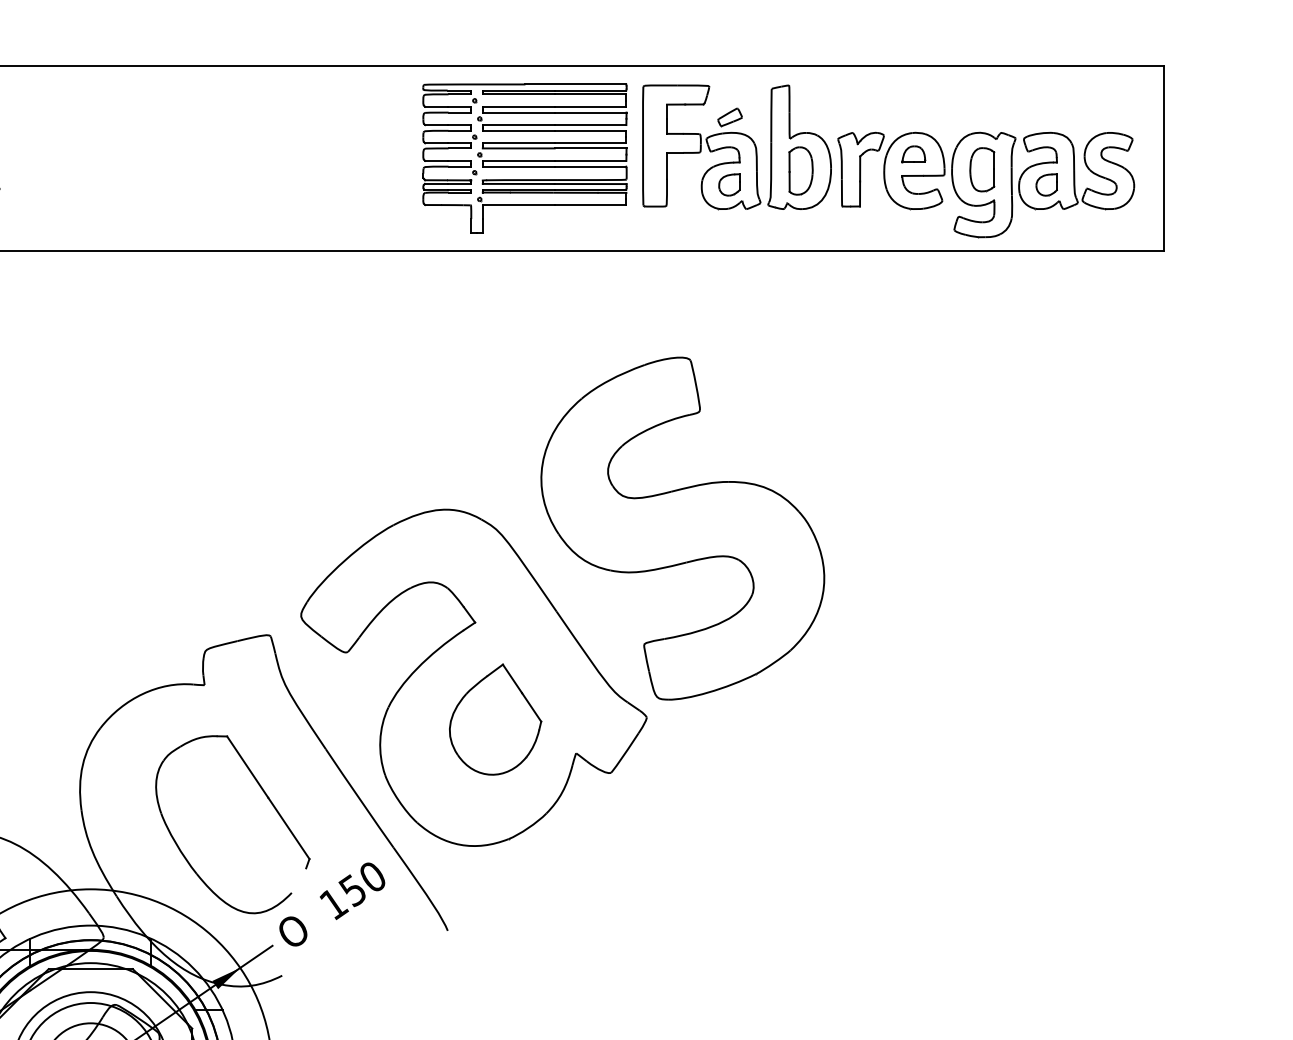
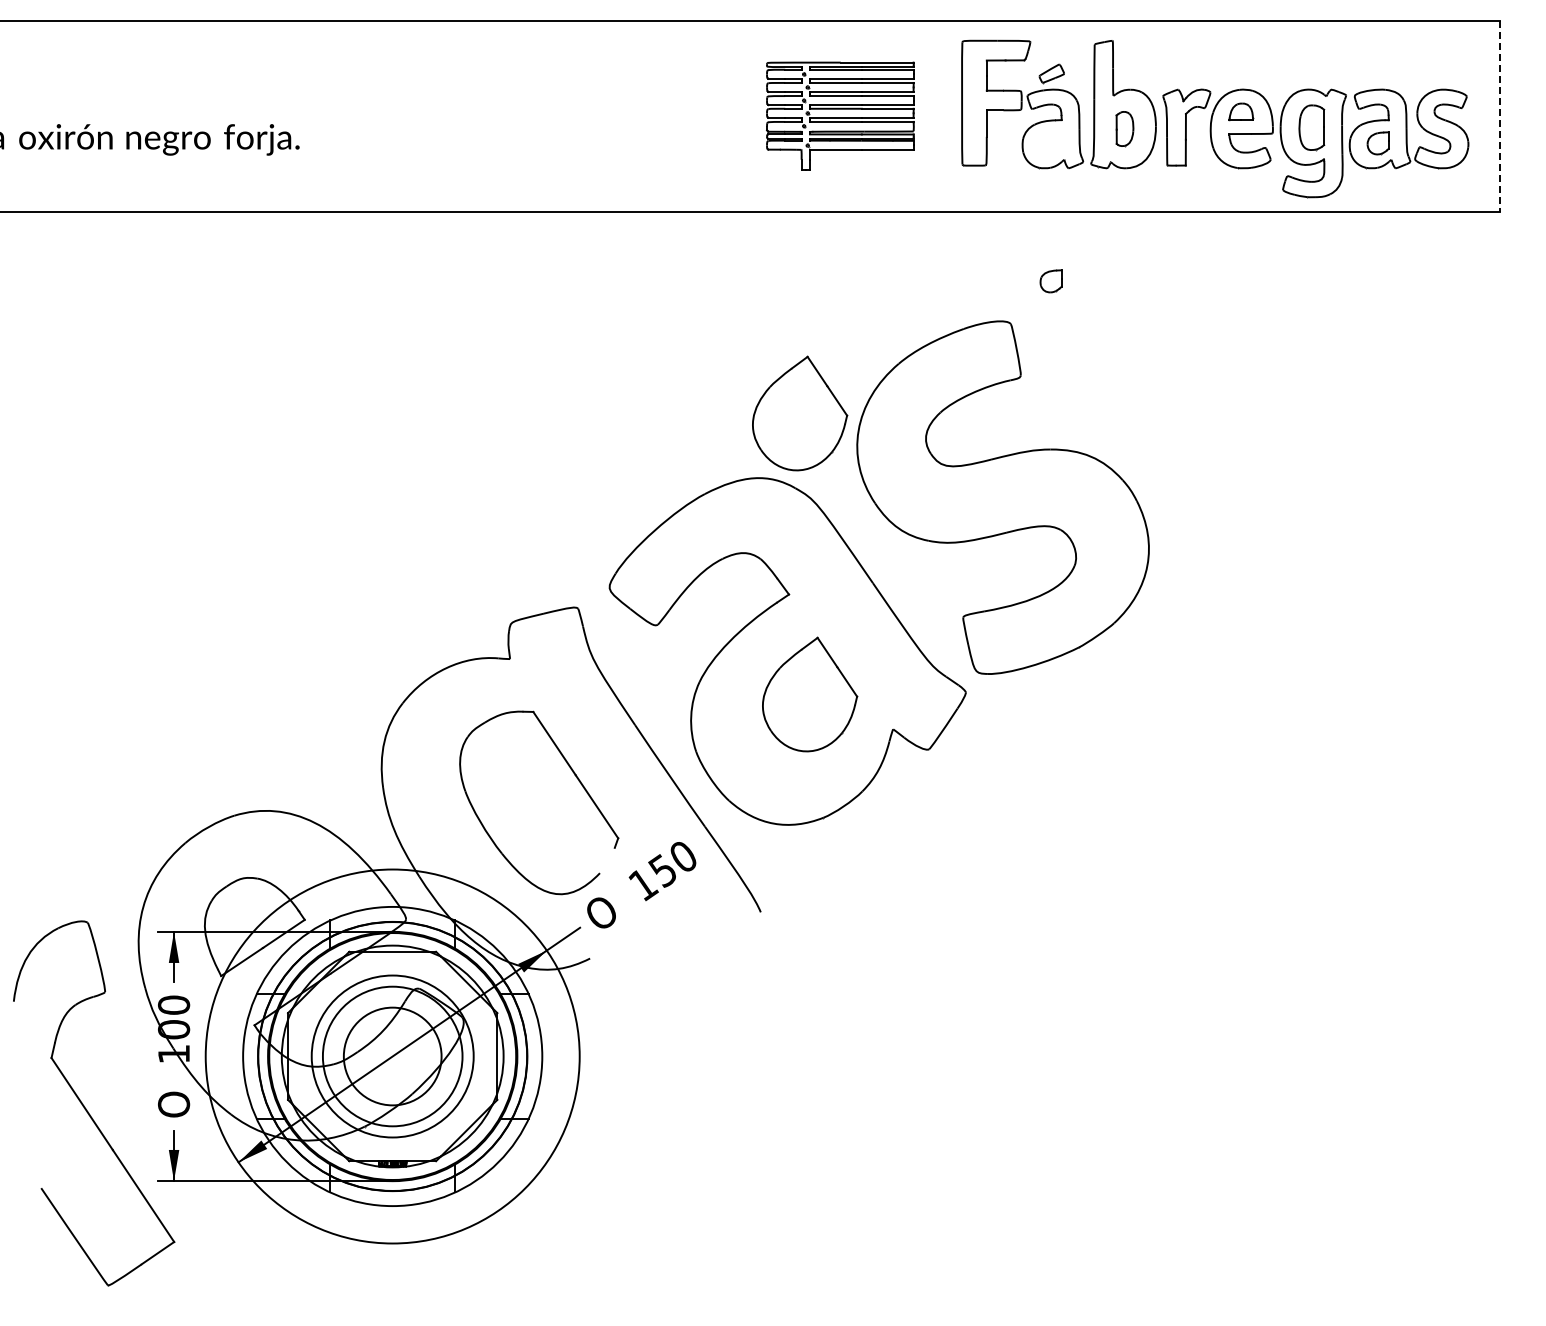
part: (525, 157) -> (840, 115), size x0.7
line: (1164, 158) -> (1499, 116), solid -> dashed
part: (800, 170) -> (1124, 128), size x0.7
part: (728, 185) -> (1050, 281), moved
part: (486, 446) -> (800, 413), added

